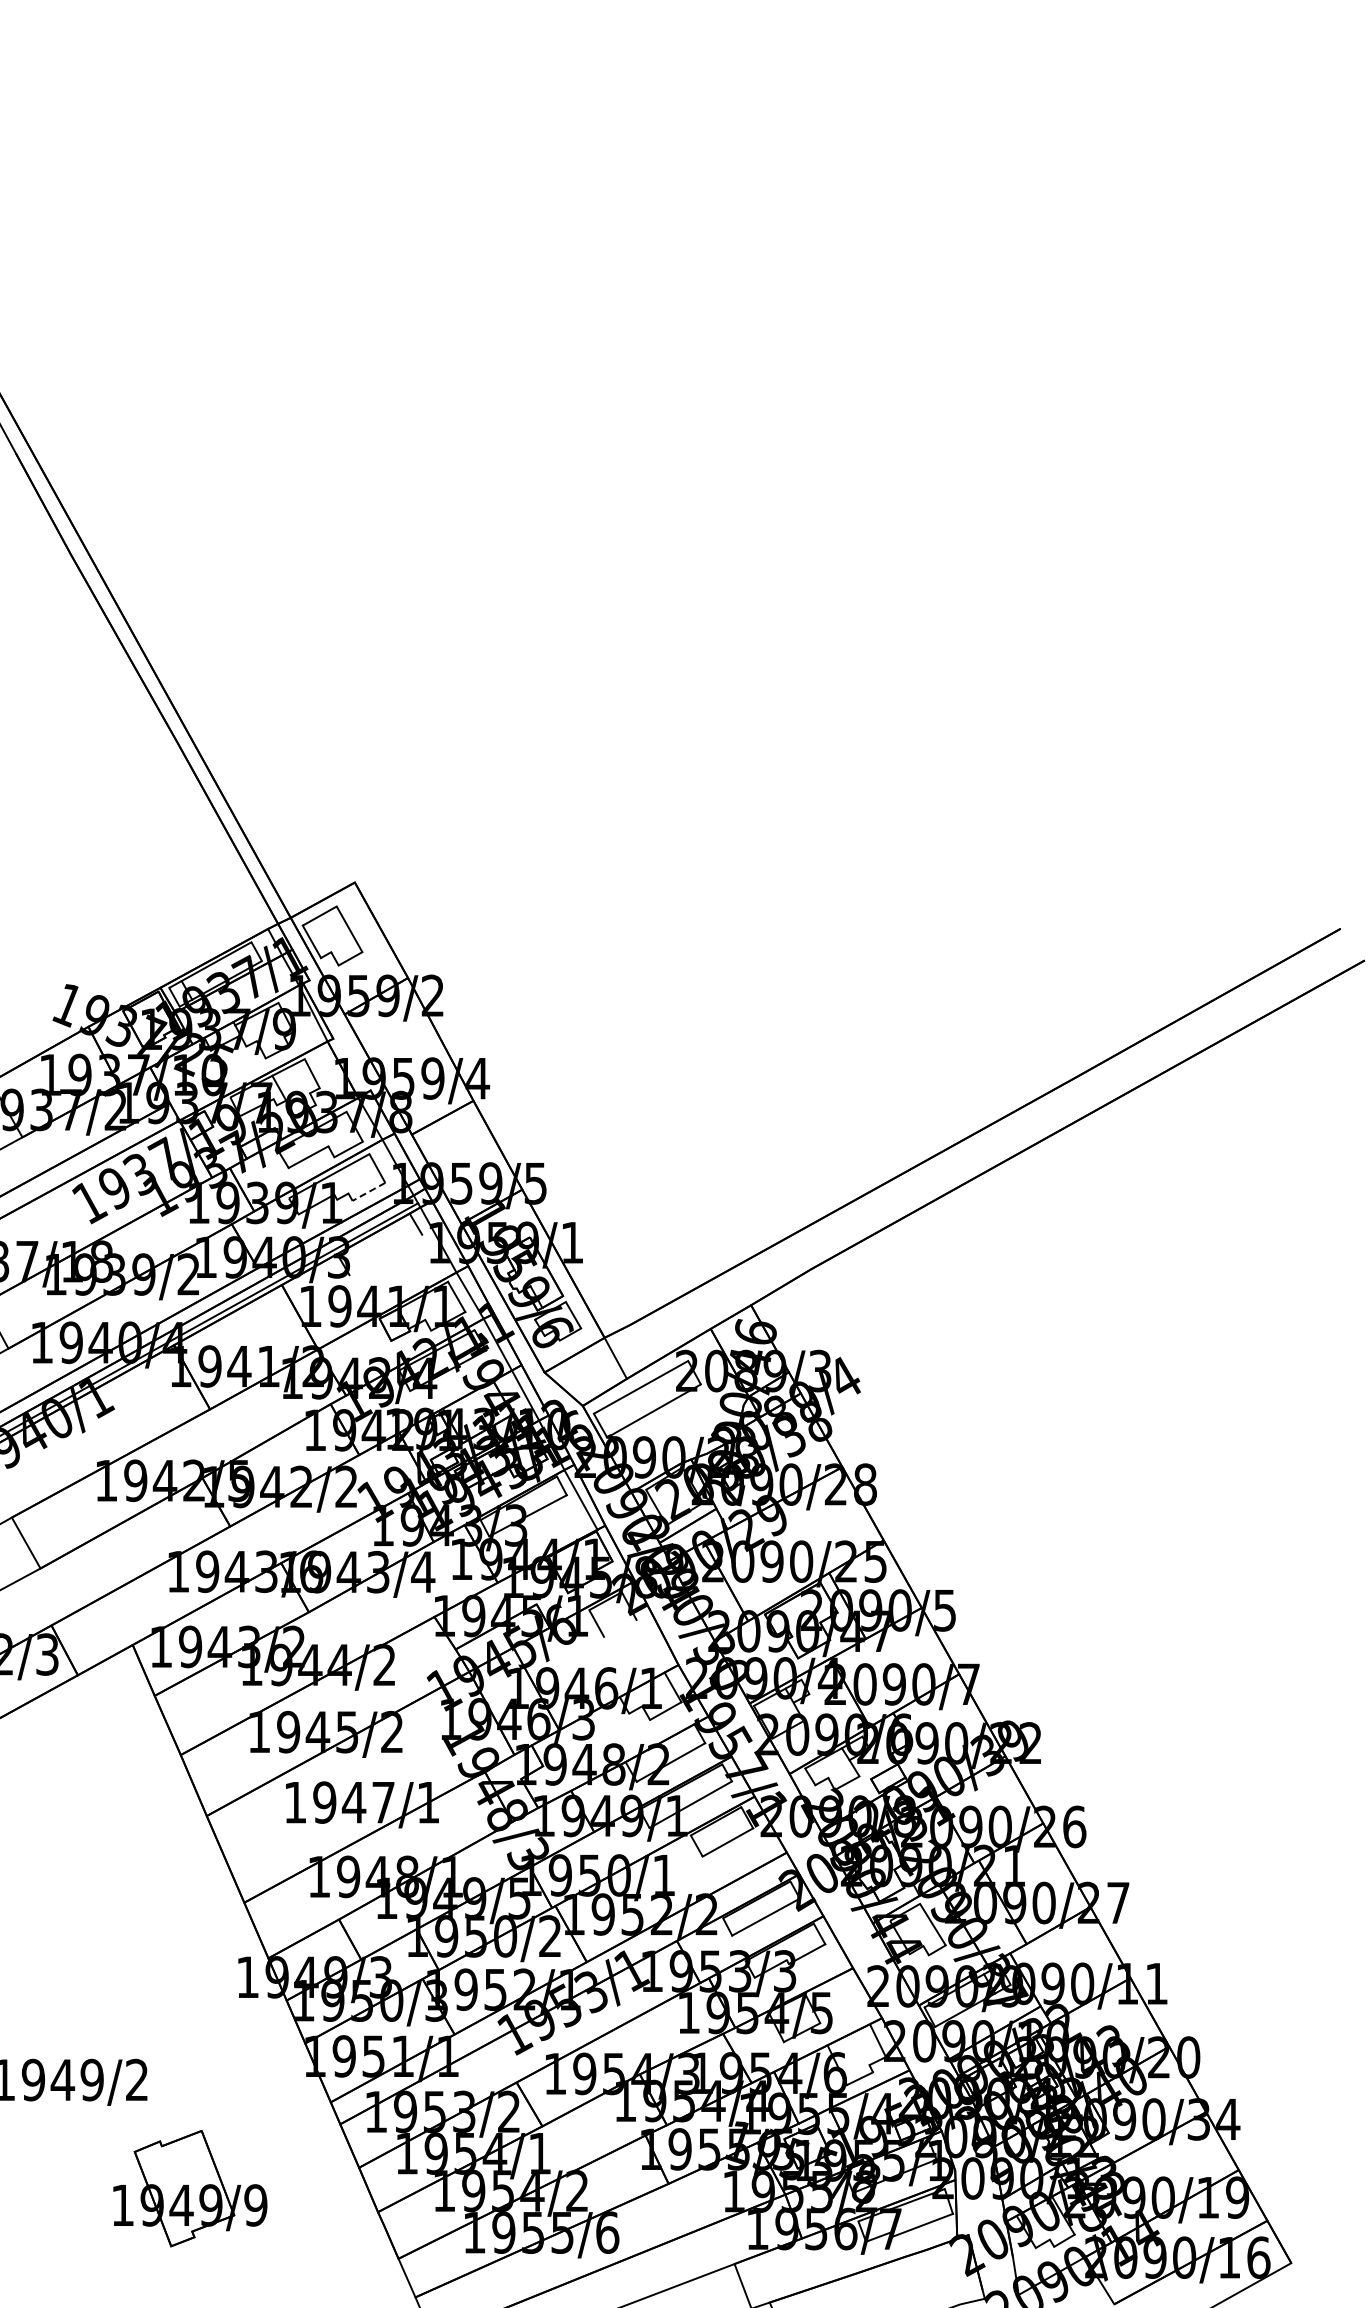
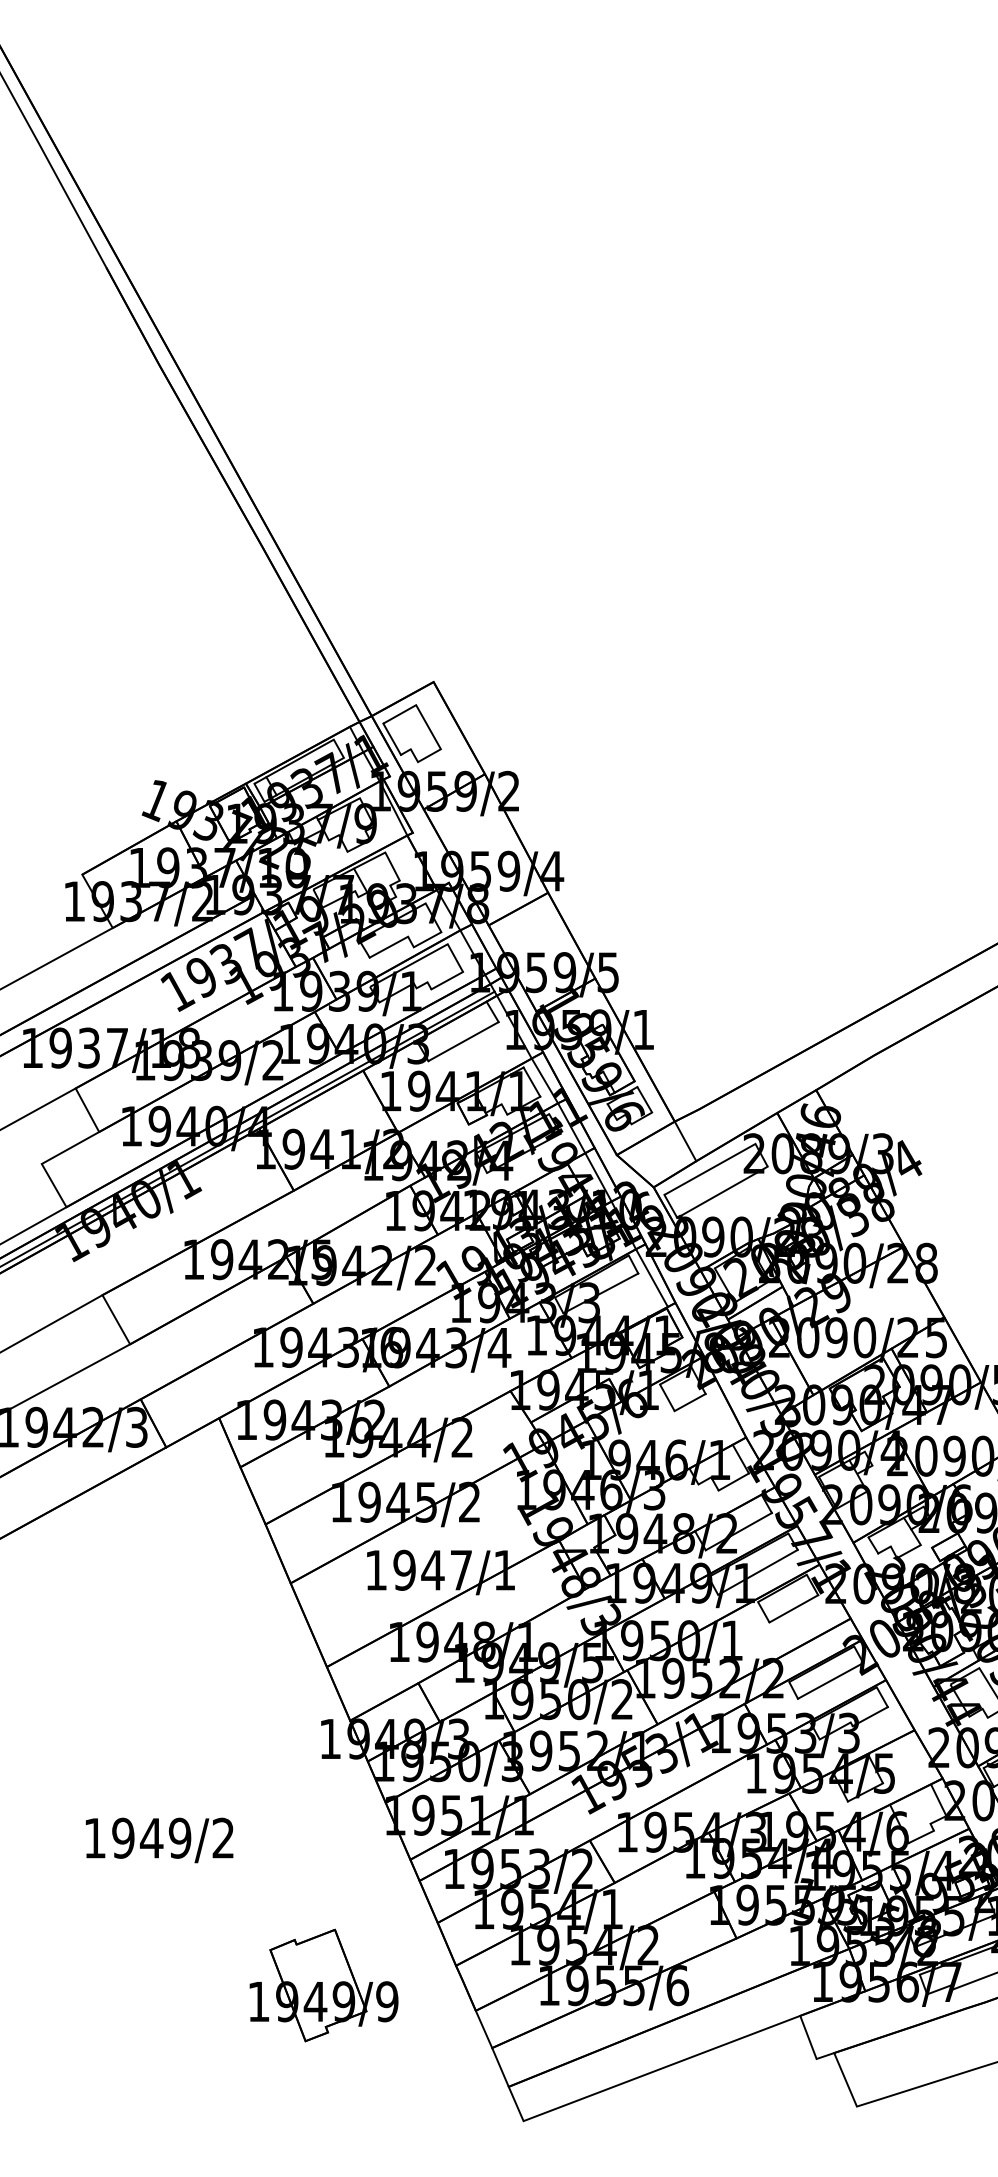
line: (368, 1191) -> (446, 980), dashed -> solid
line: (385, 1254) -> (463, 1041), added
line: (620, 1628) -> (690, 1402), added
part: (190, 2188) -> (324, 1985), moved

